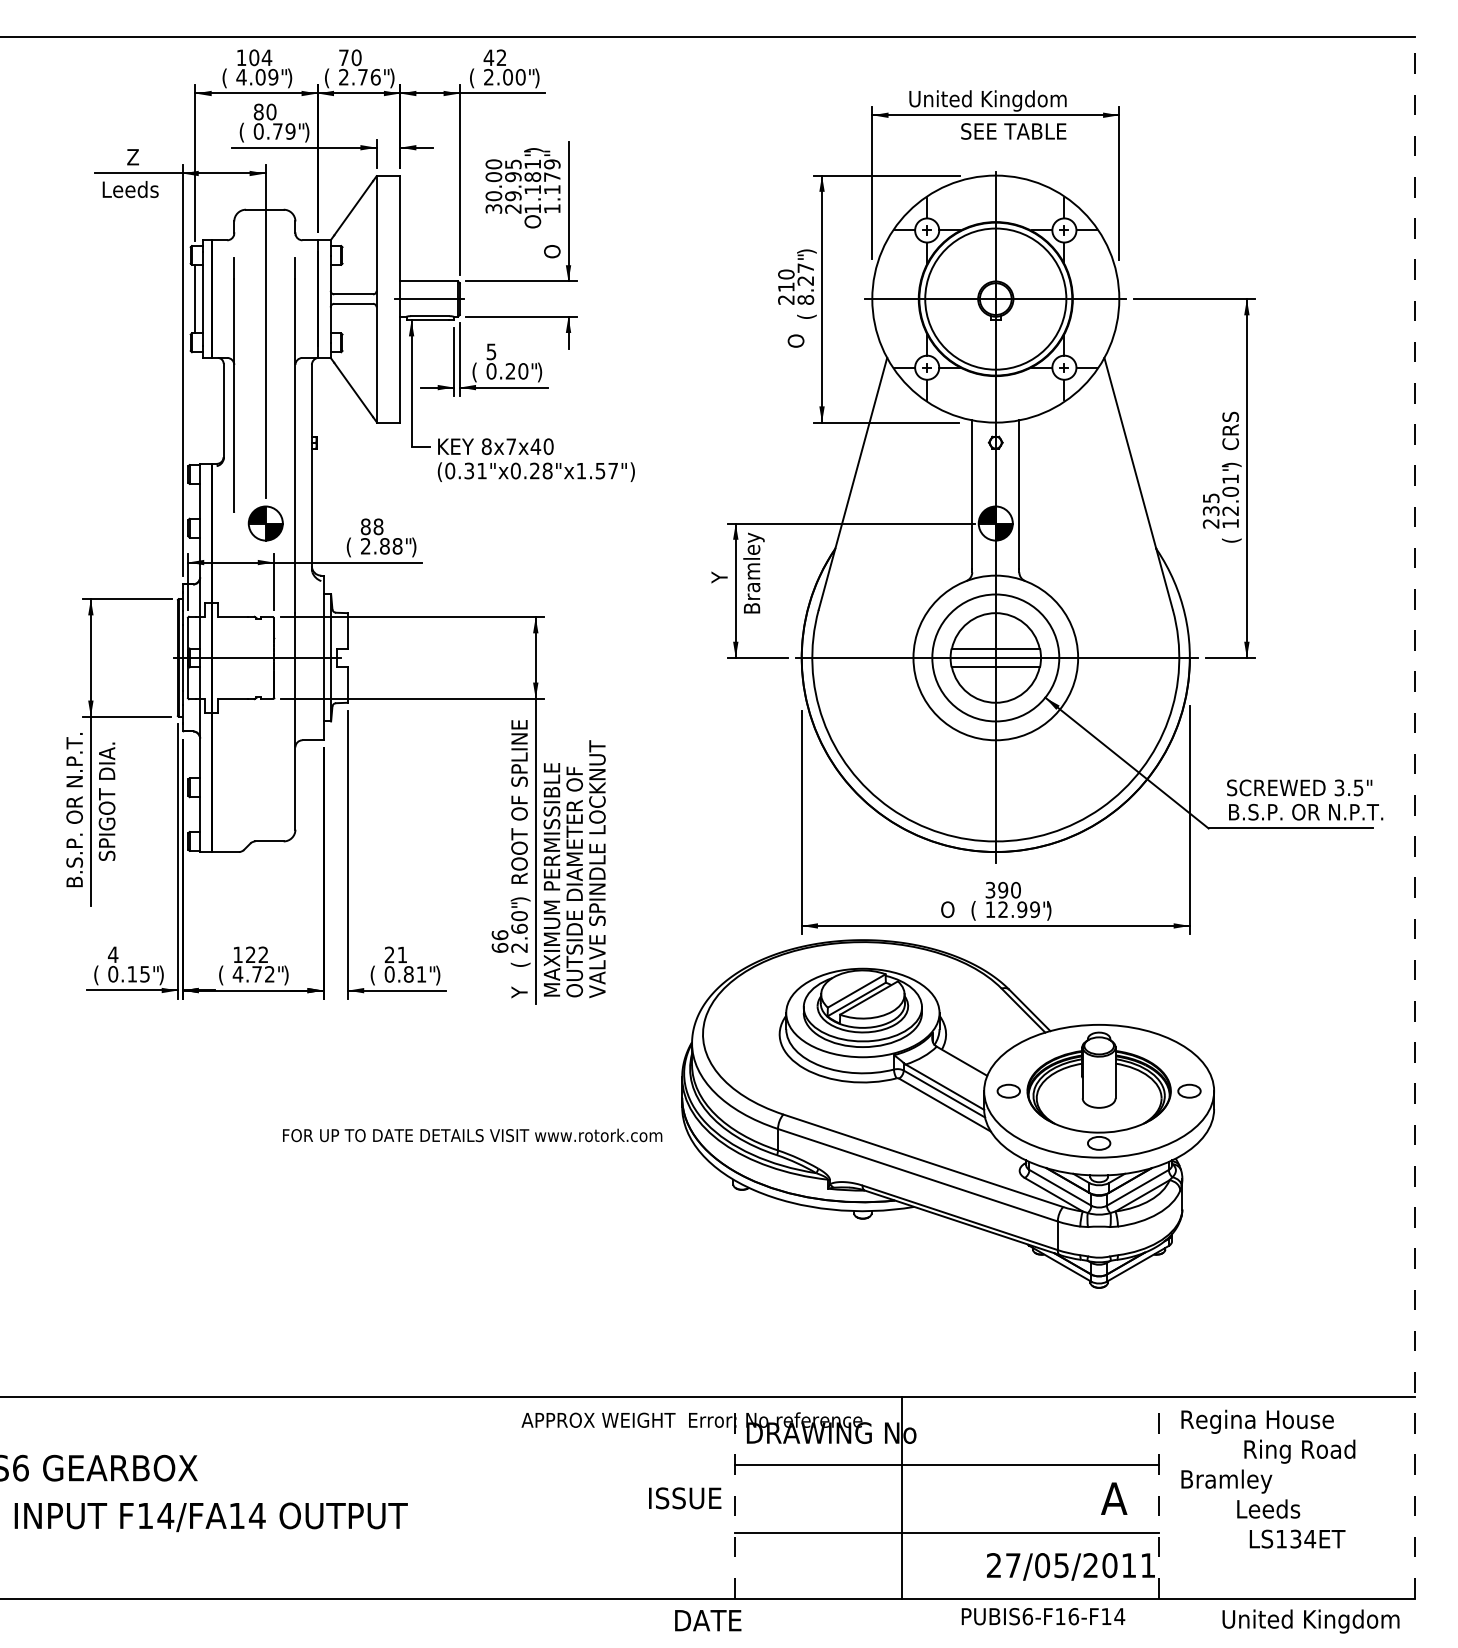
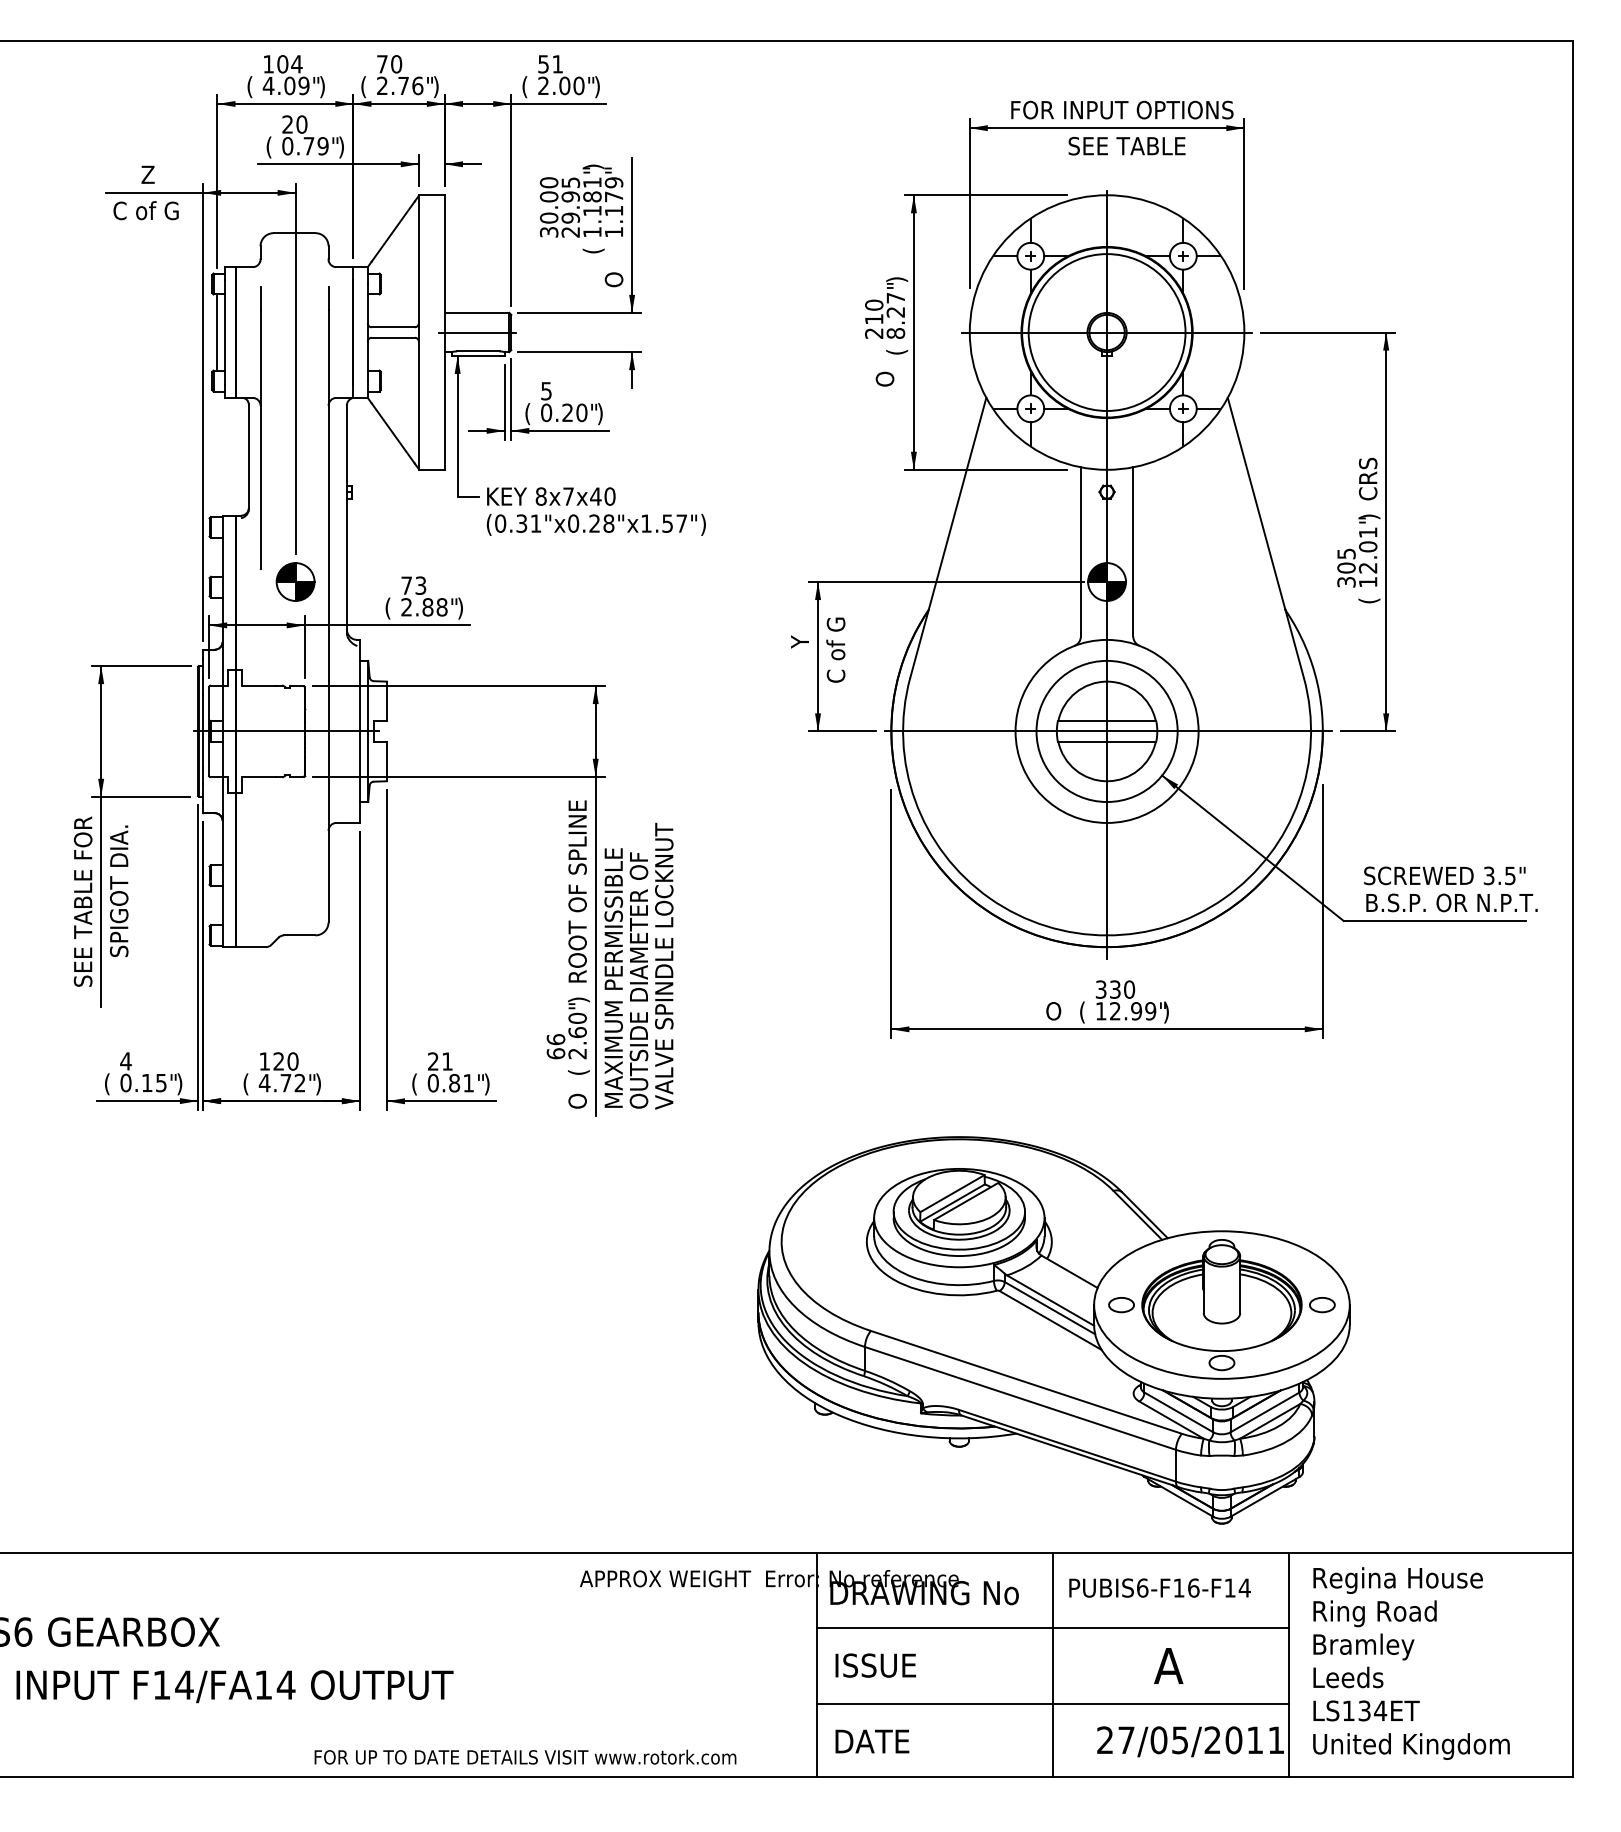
text: (494, 57) -> (549, 64), 42 -> 51
text: (1009, 101) -> (1122, 112), United Kingdom -> FOR INPUT OPTIONS
text: (258, 111) -> (287, 124), 80 -> 20
text: (130, 189) -> (145, 210), Leeds -> C of G
text: (533, 221) -> (593, 246), O -> (
text: (1211, 516) -> (1346, 574), 235 -> 305
text: (371, 526) -> (413, 585), 88 -> 73
text: (754, 573) -> (838, 637), Bramley -> C of G
text: (74, 810) -> (82, 900), B.S.P. OR N.P.T. -> SEE TABLE FOR
line: (1414, 818) -> (1572, 909), dashed -> solid
text: (1002, 890) -> (1114, 989), 390 -> 330
text: (263, 954) -> (292, 1061), 122 -> 120
text: (519, 990) -> (577, 1101), Y -> O
part: (947, 1114) -> (1053, 1330), moved
text: (472, 1134) -> (525, 1756), moved
text: (1299, 1451) -> (1374, 1613), moved
line: (735, 1497) -> (817, 1664), dashed -> solid
line: (901, 1497) -> (1052, 1664), moved
line: (1159, 1497) -> (1288, 1664), dashed -> solid
text: (684, 1498) -> (875, 1665), moved
text: (1114, 1498) -> (1168, 1665), moved
text: (1268, 1509) -> (1348, 1677), moved
text: (1297, 1538) -> (1366, 1710), moved
text: (1042, 1616) -> (1159, 1587), moved
text: (708, 1620) -> (872, 1741), moved
text: (1311, 1621) -> (1411, 1746), moved

